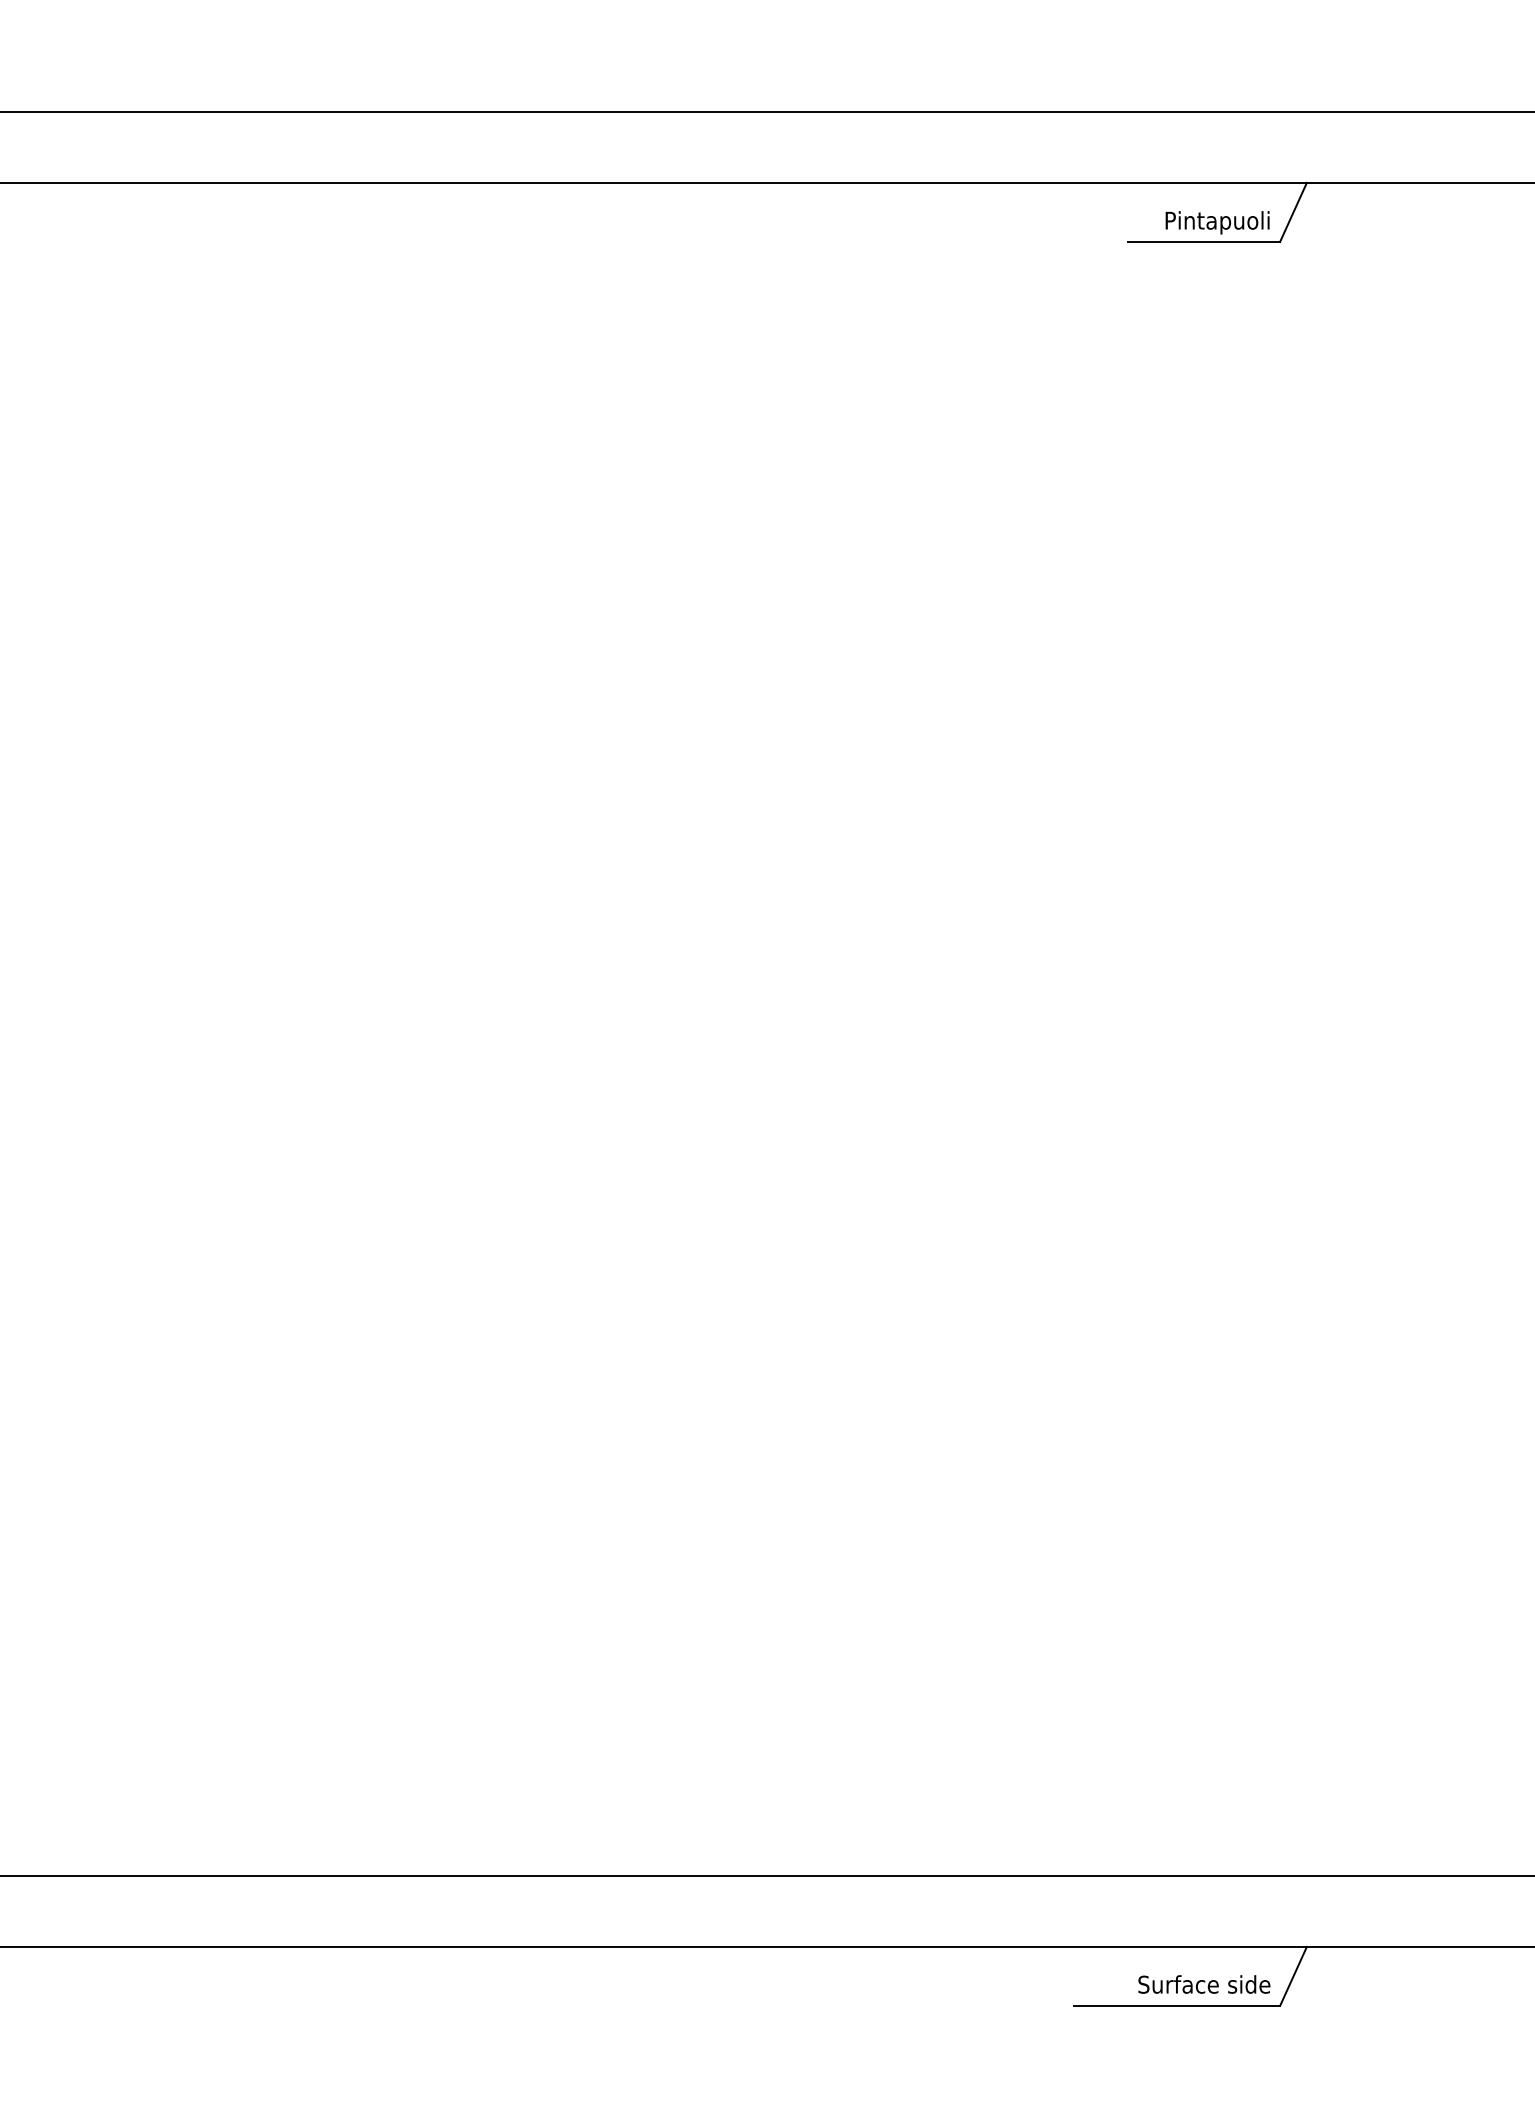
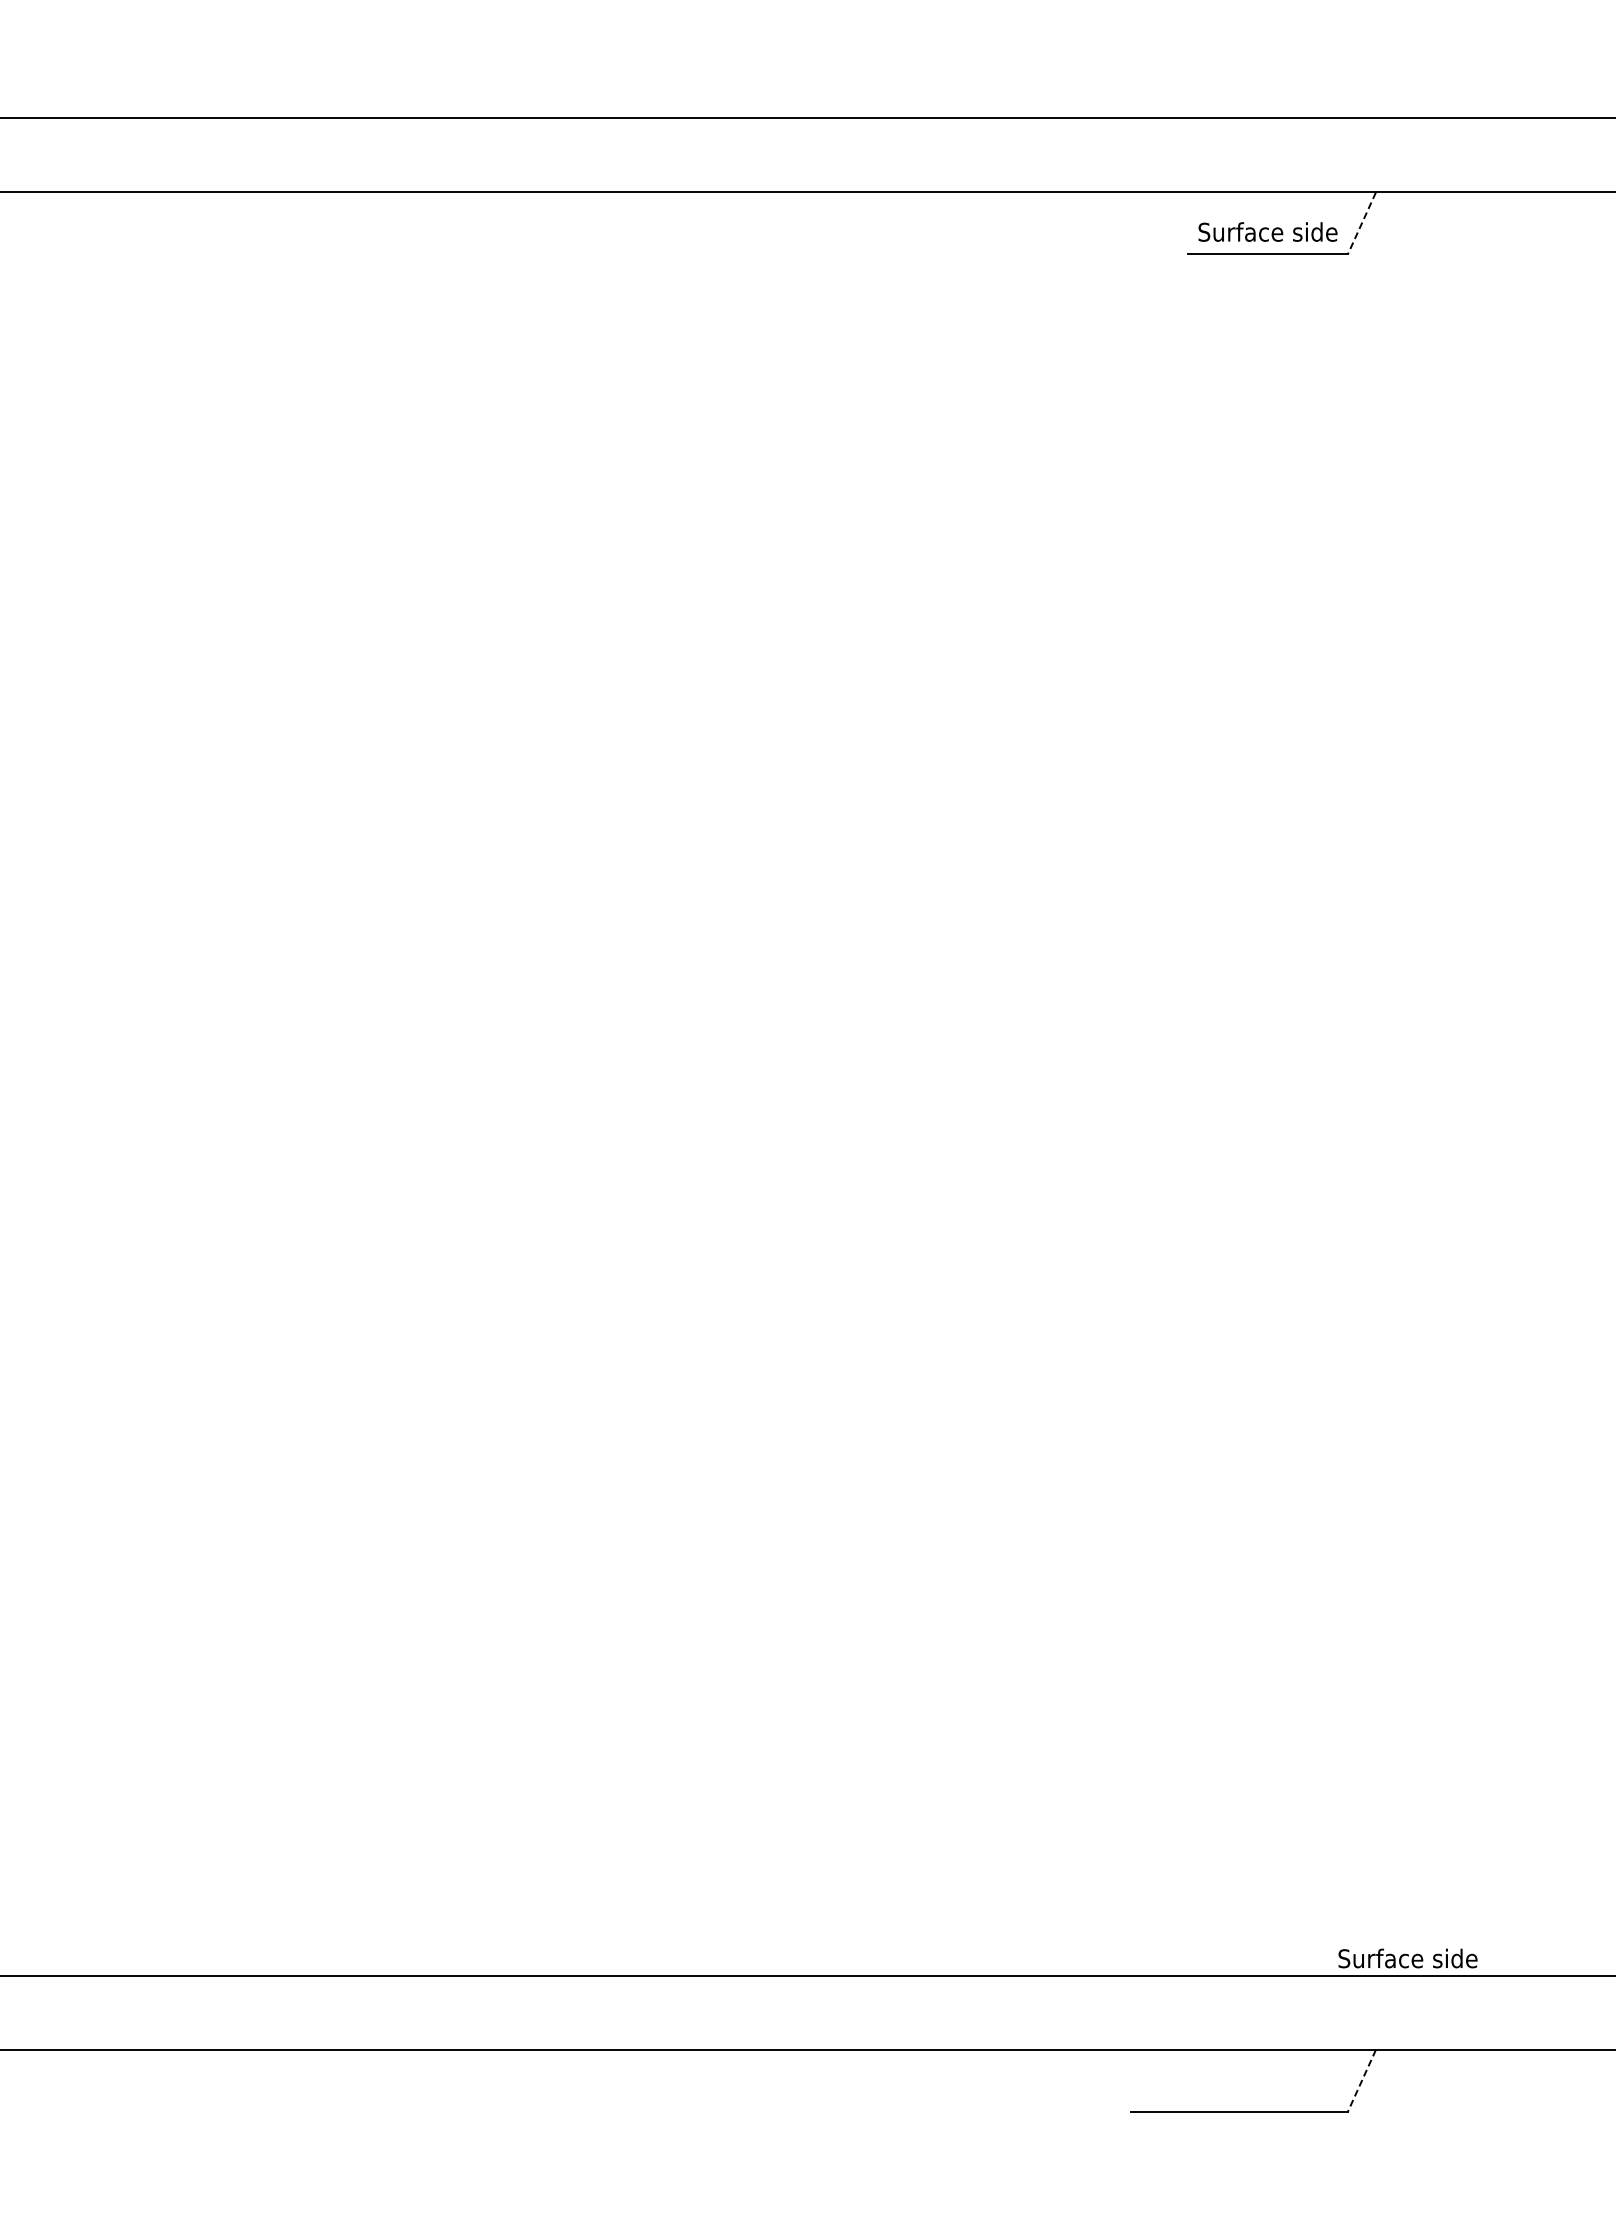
line: (1293, 212) -> (1361, 223), solid -> dashed
text: (1203, 222) -> (1267, 234), Pintapuoli -> Surface side
line: (1293, 1976) -> (1361, 2081), solid -> dashed
text: (1203, 1984) -> (1407, 1958), moved

